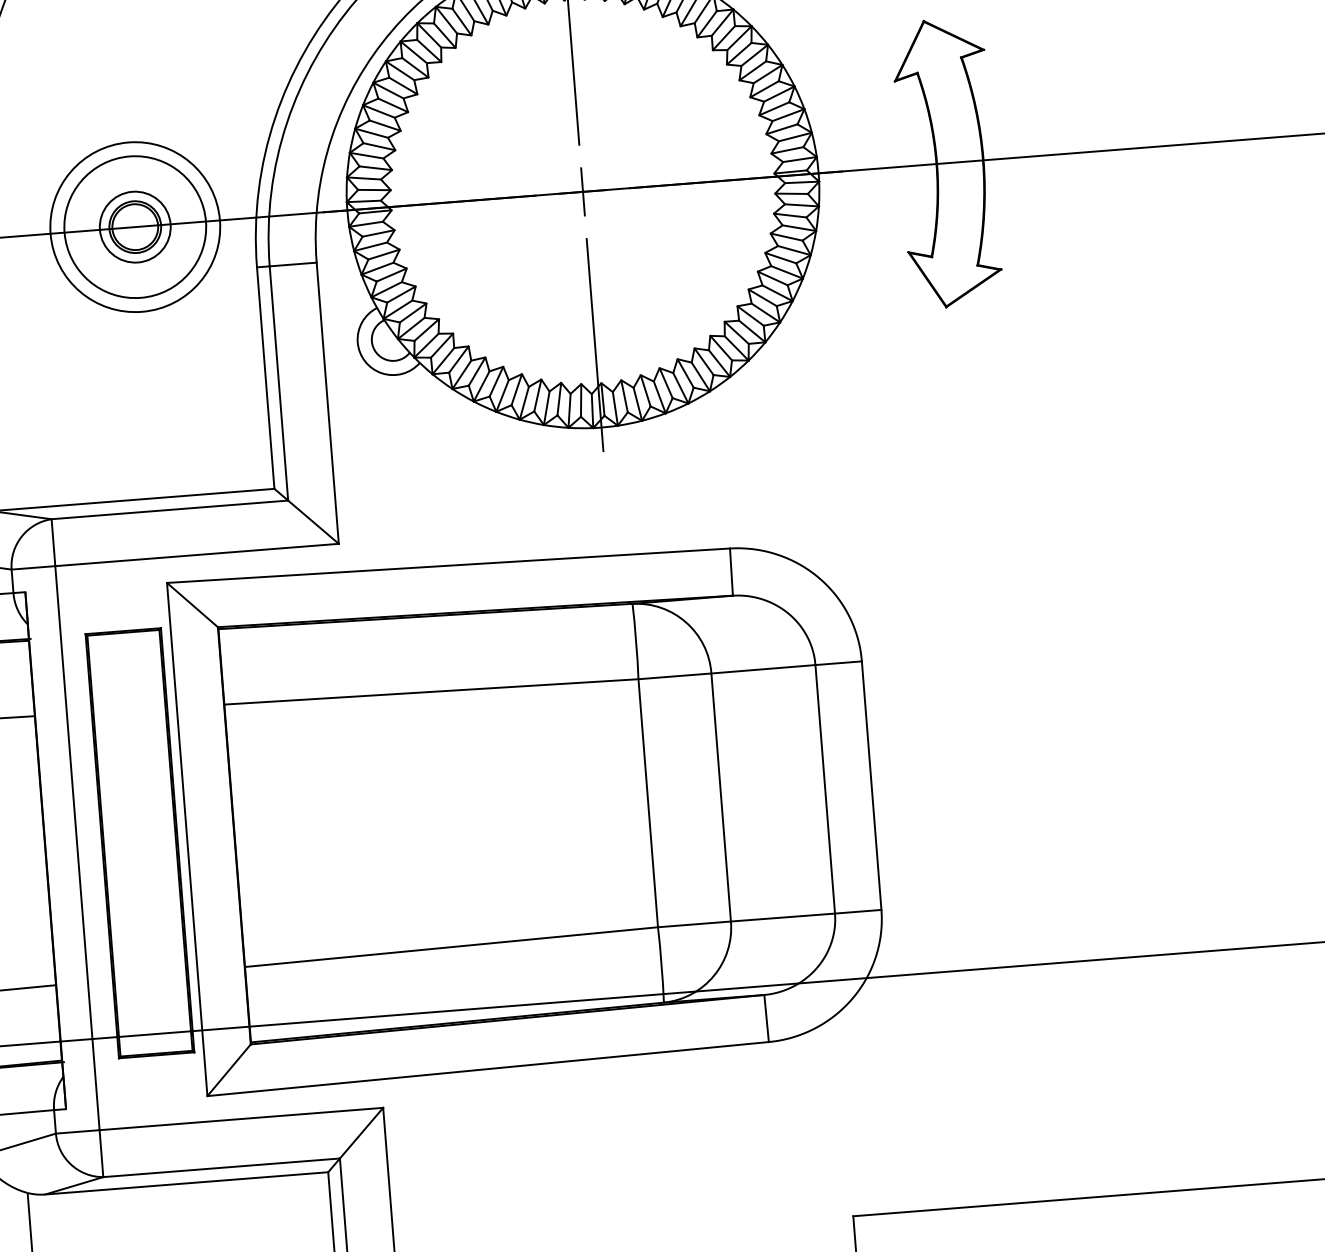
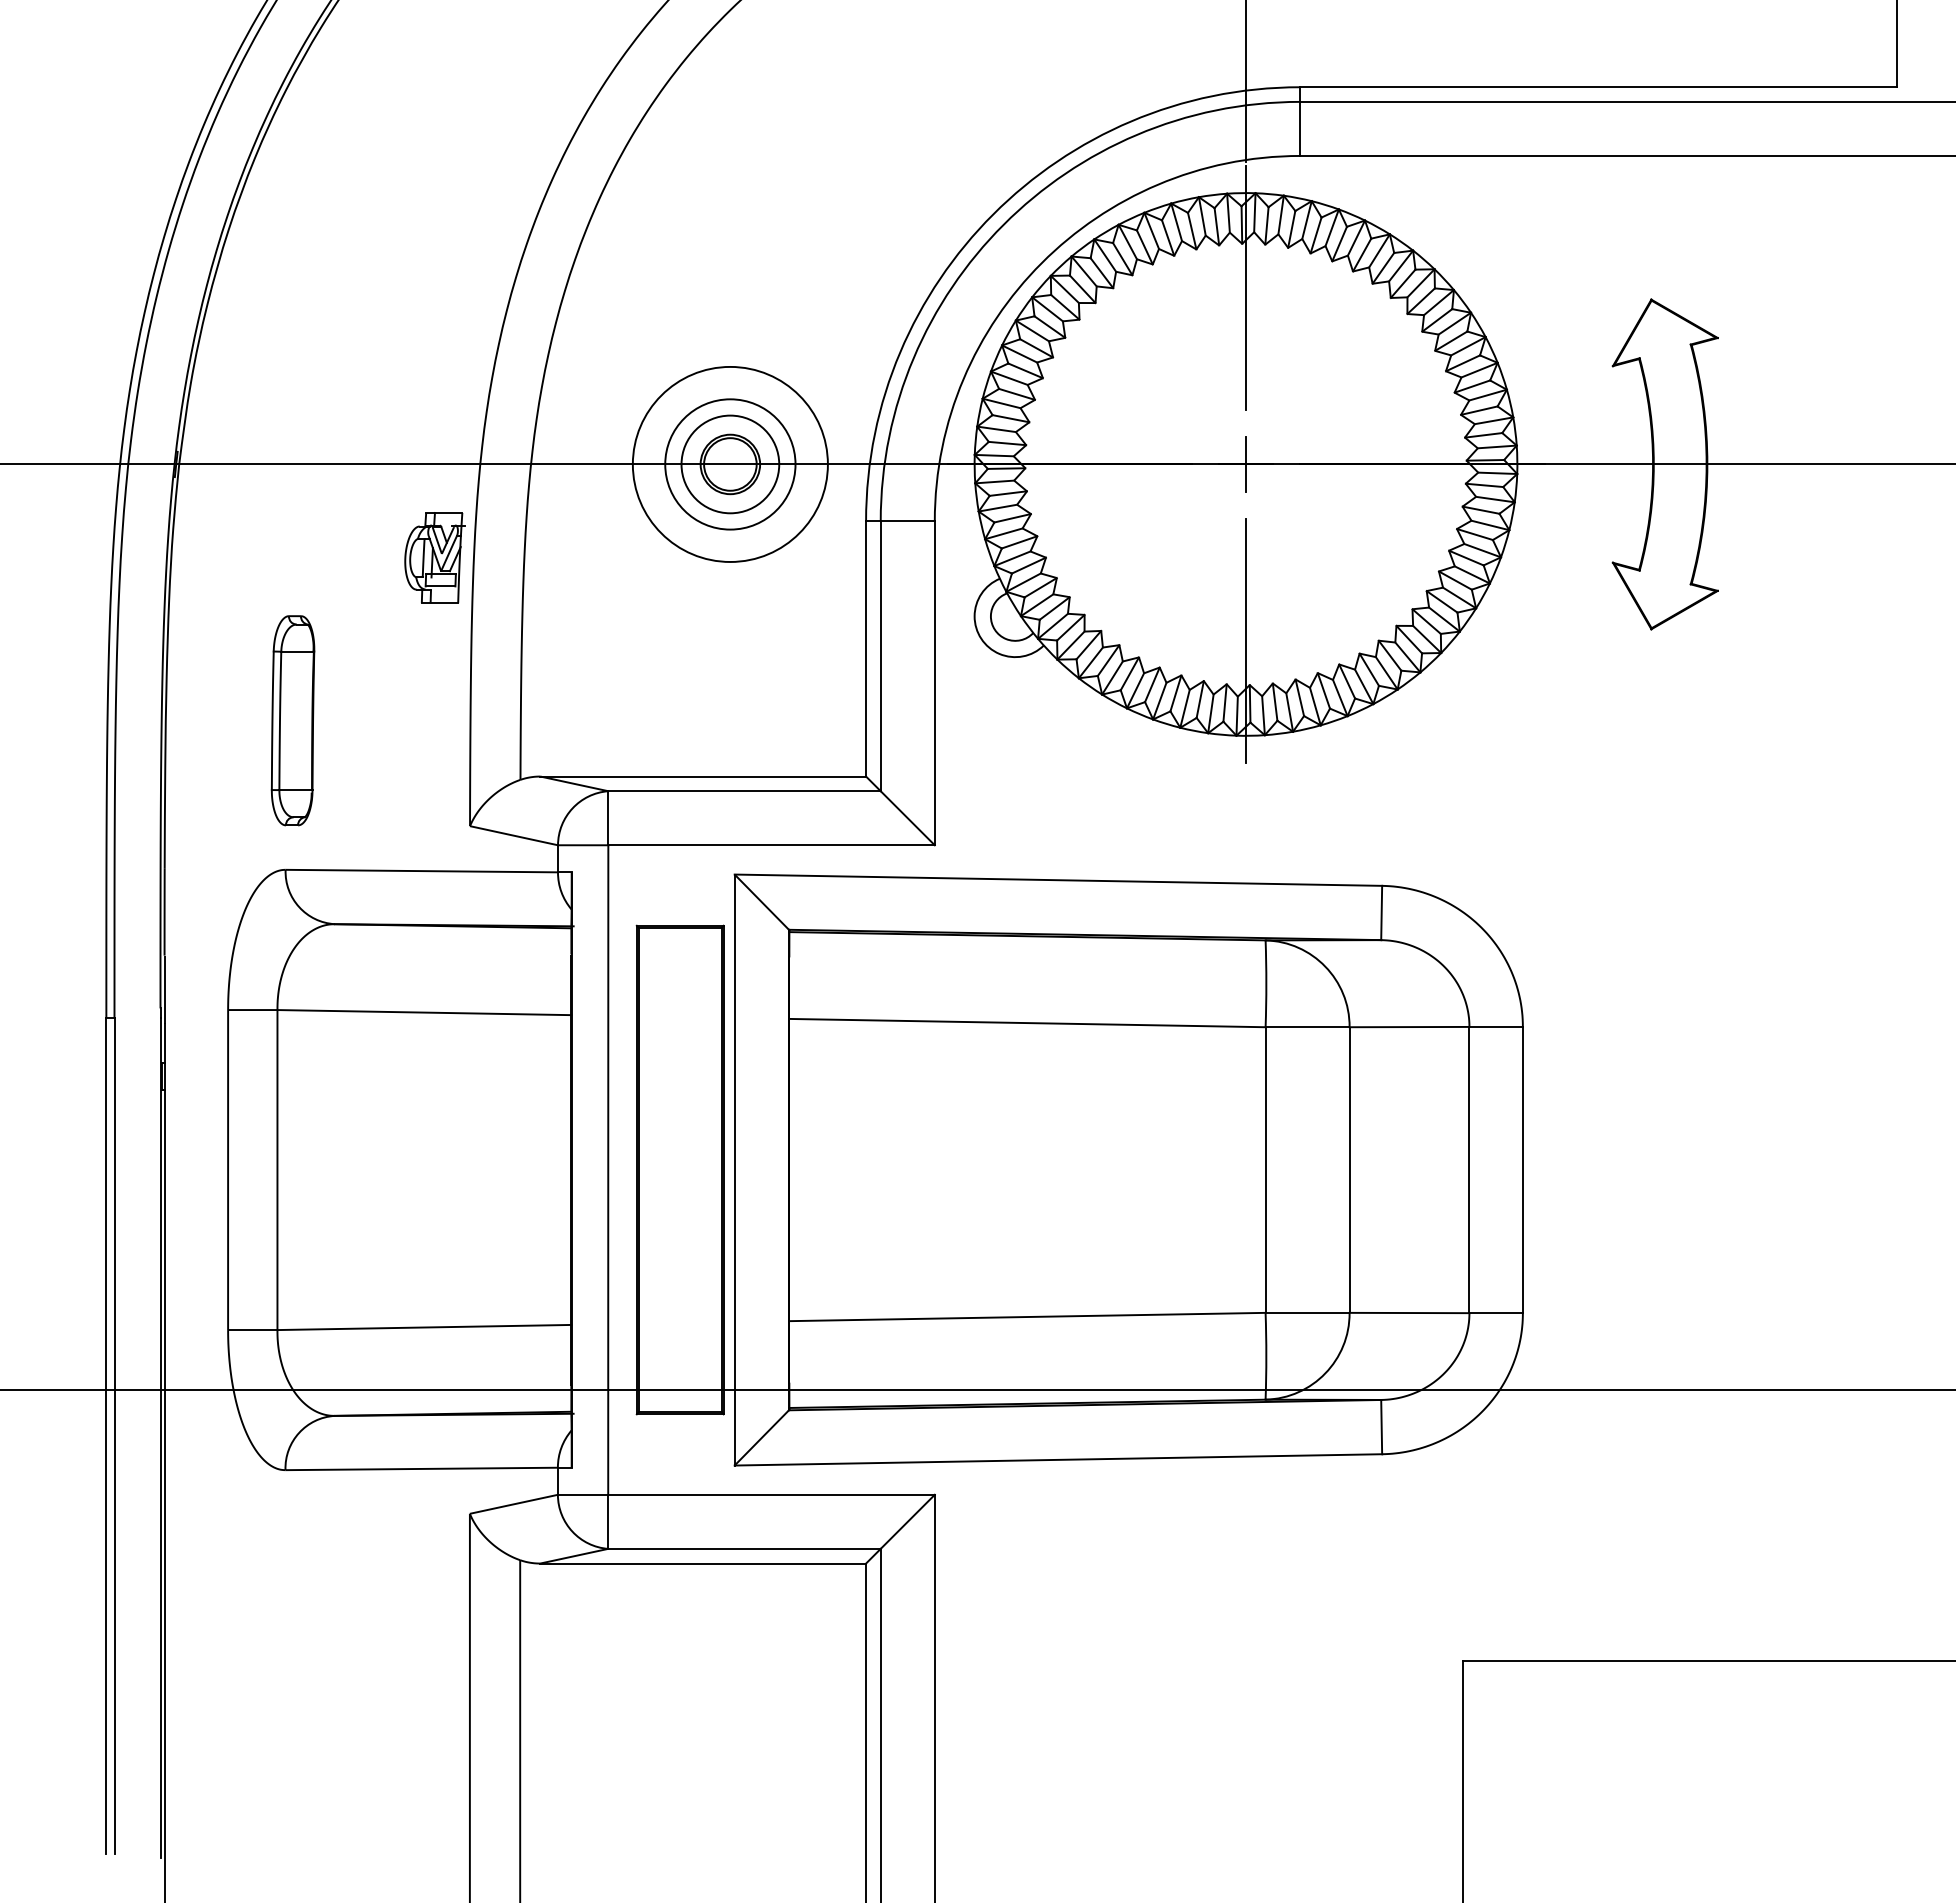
circle: (134, 227) -> (729, 464), size x0.6
circle: (135, 227) -> (730, 464), size x1.6

